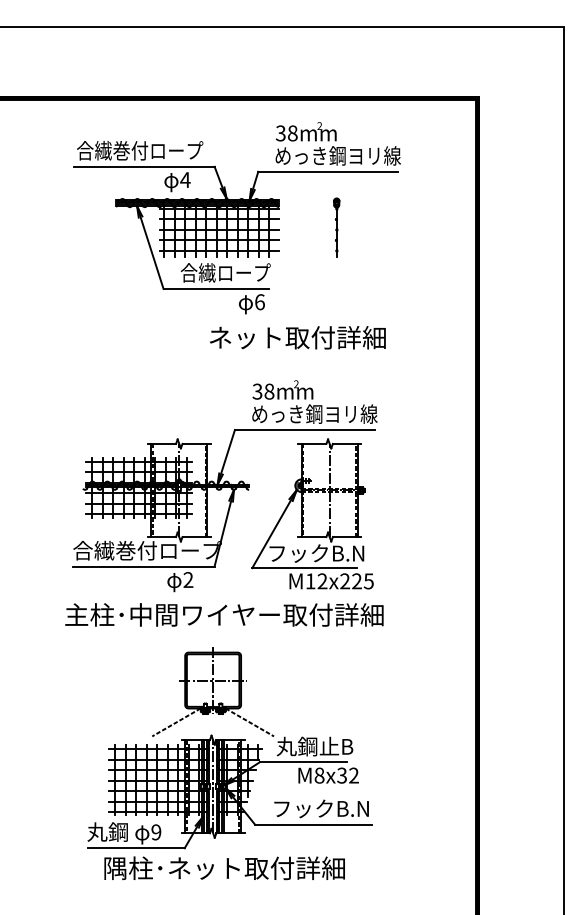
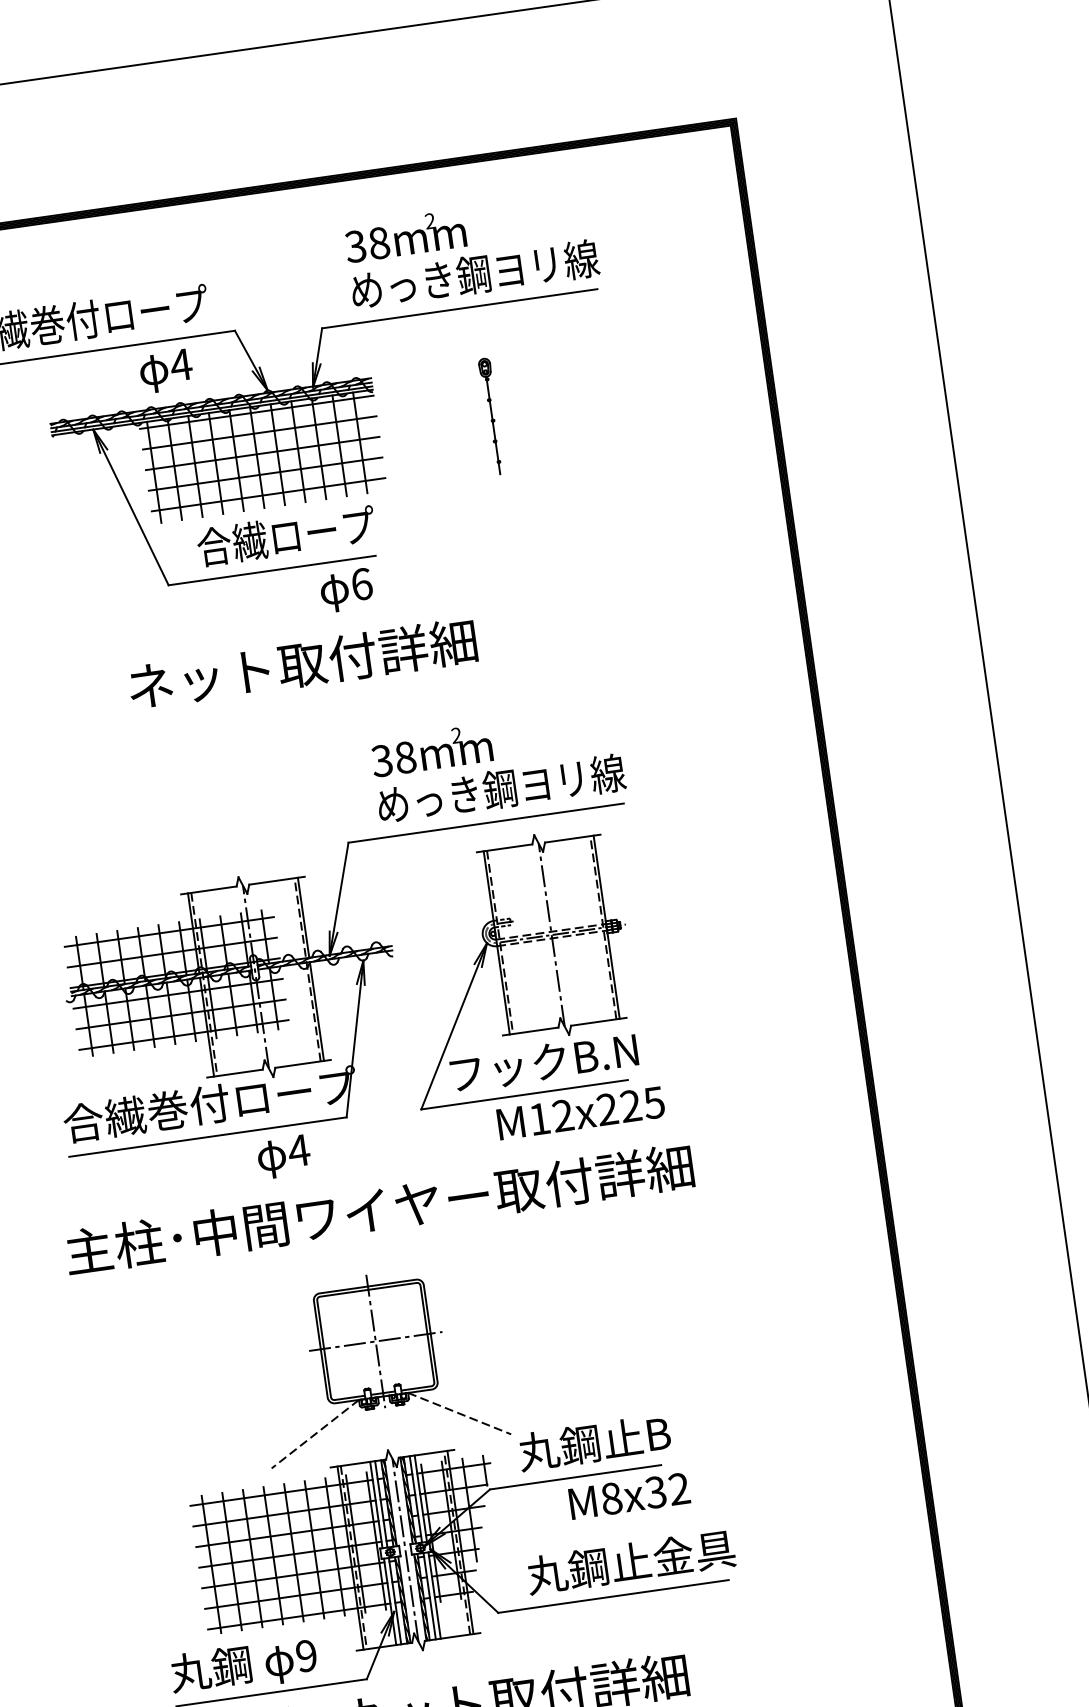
text: (297, 337) -> (302, 663), moved
text: (188, 579) -> (299, 1149), 2 -> 4
text: (324, 808) -> (630, 1561), フックB.N -> 丸鋼止金具

